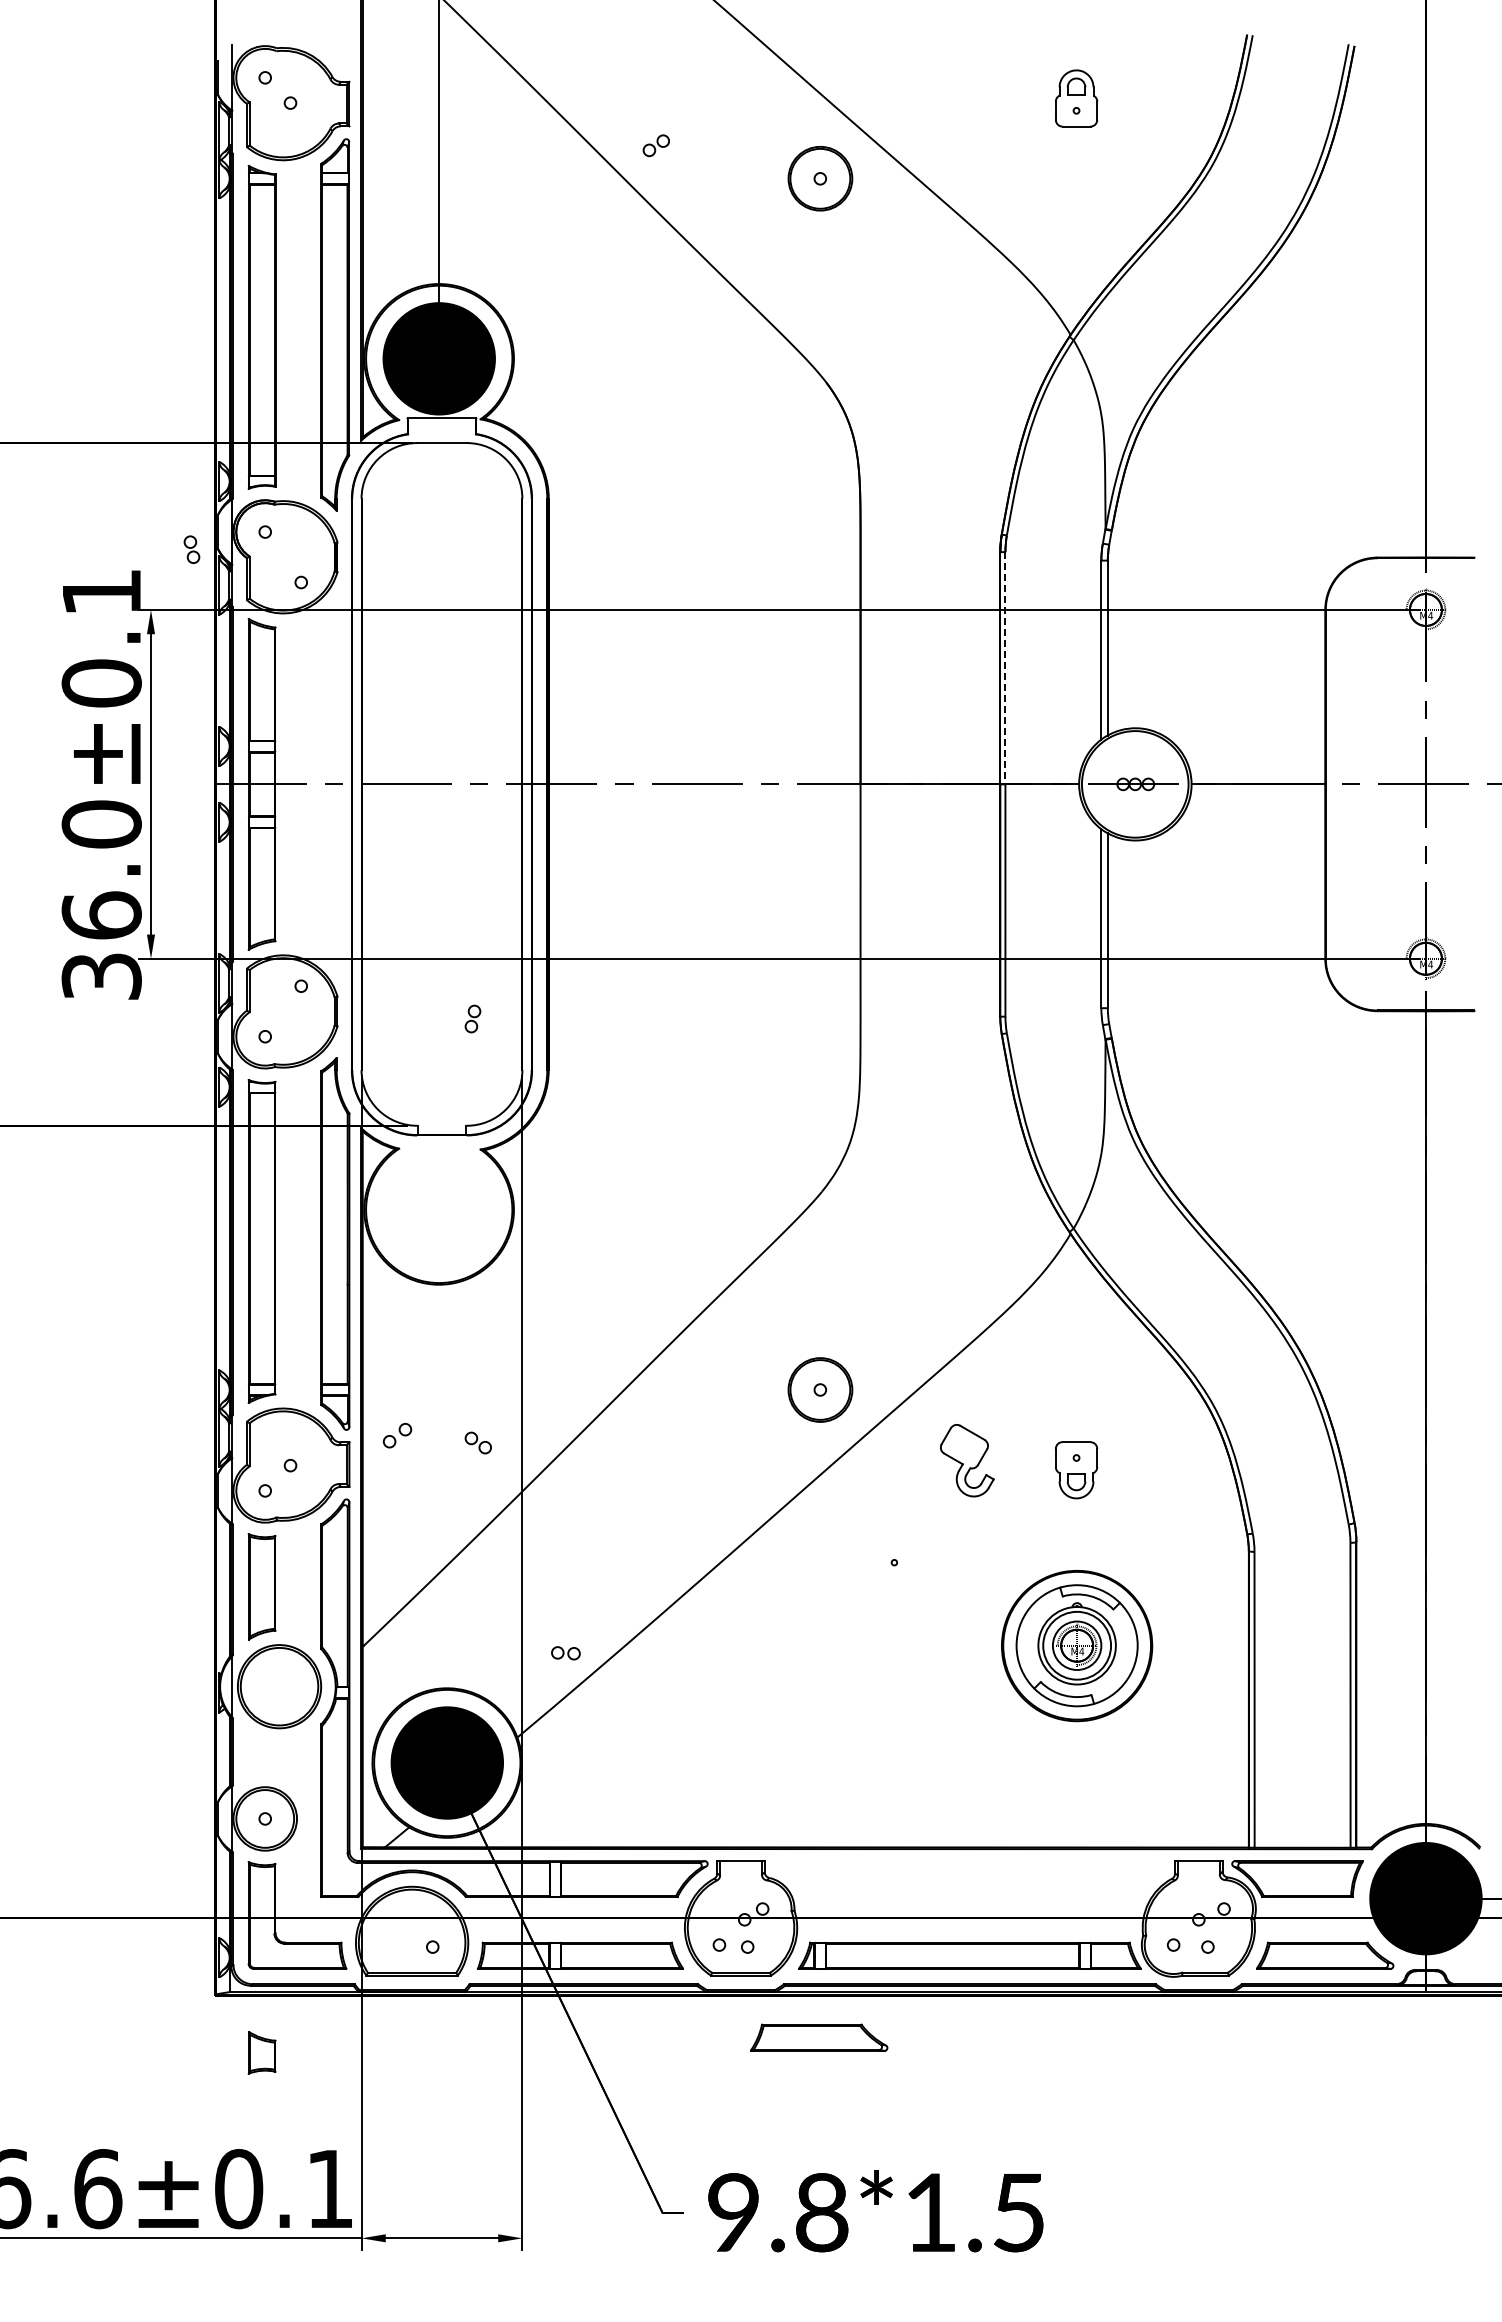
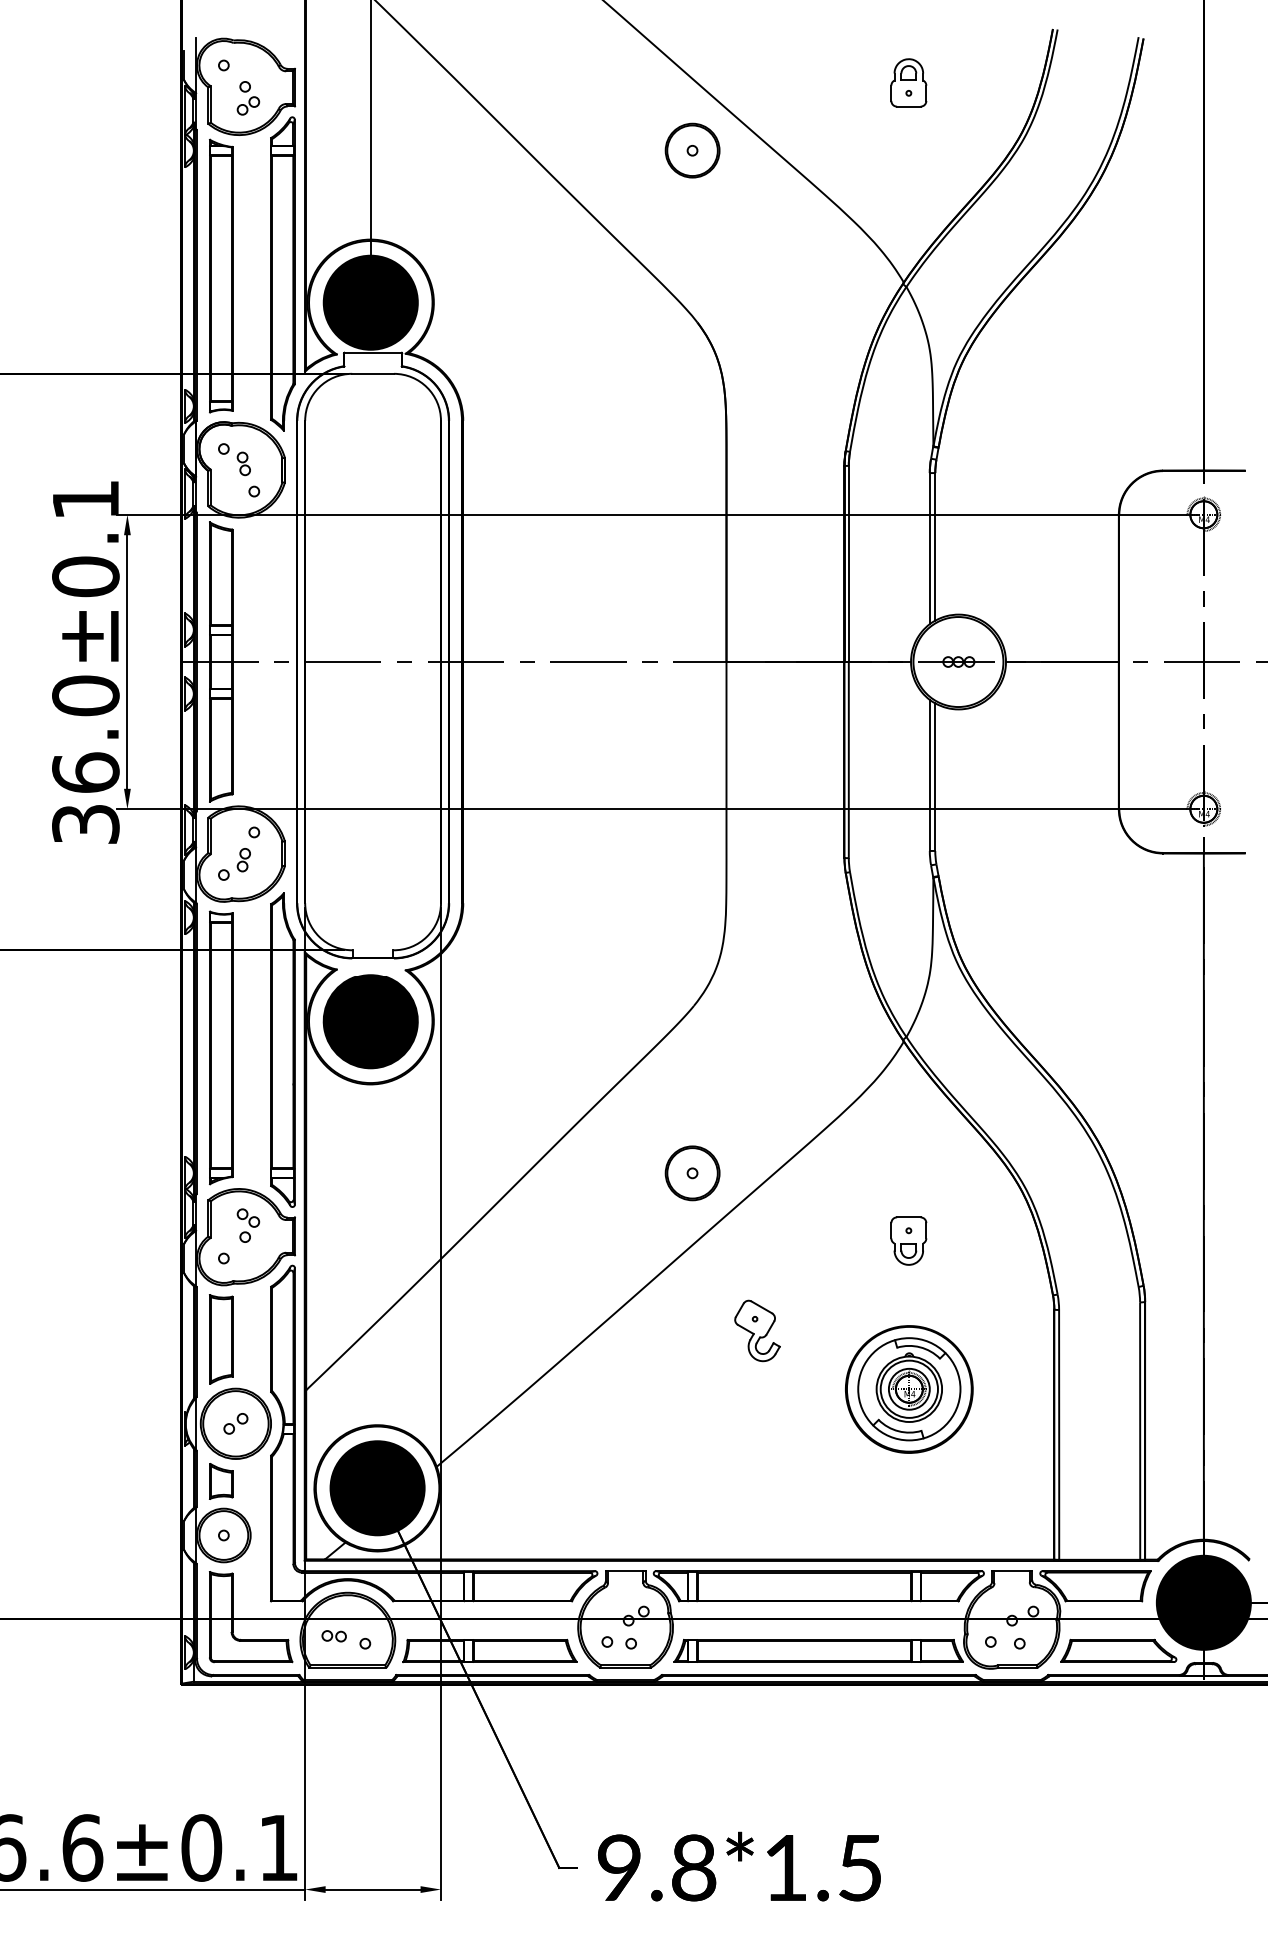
part: (655, 145) -> (247, 105), moved
part: (191, 549) -> (243, 463), moved
line: (1005, 668) -> (848, 564), dashed -> solid
part: (472, 1018) -> (243, 859), moved
part: (438, 1210) -> (370, 1021), added
part: (397, 1435) -> (235, 1423), moved
part: (477, 1442) -> (247, 1217), moved
part: (967, 1460) -> (757, 1330), moved
part: (565, 1653) -> (333, 1636), moved
part: (969, 1878) -> (818, 1585), added
part: (819, 2037) -> (691, 1720), removed
part: (261, 2052) -> (220, 1481), moved

